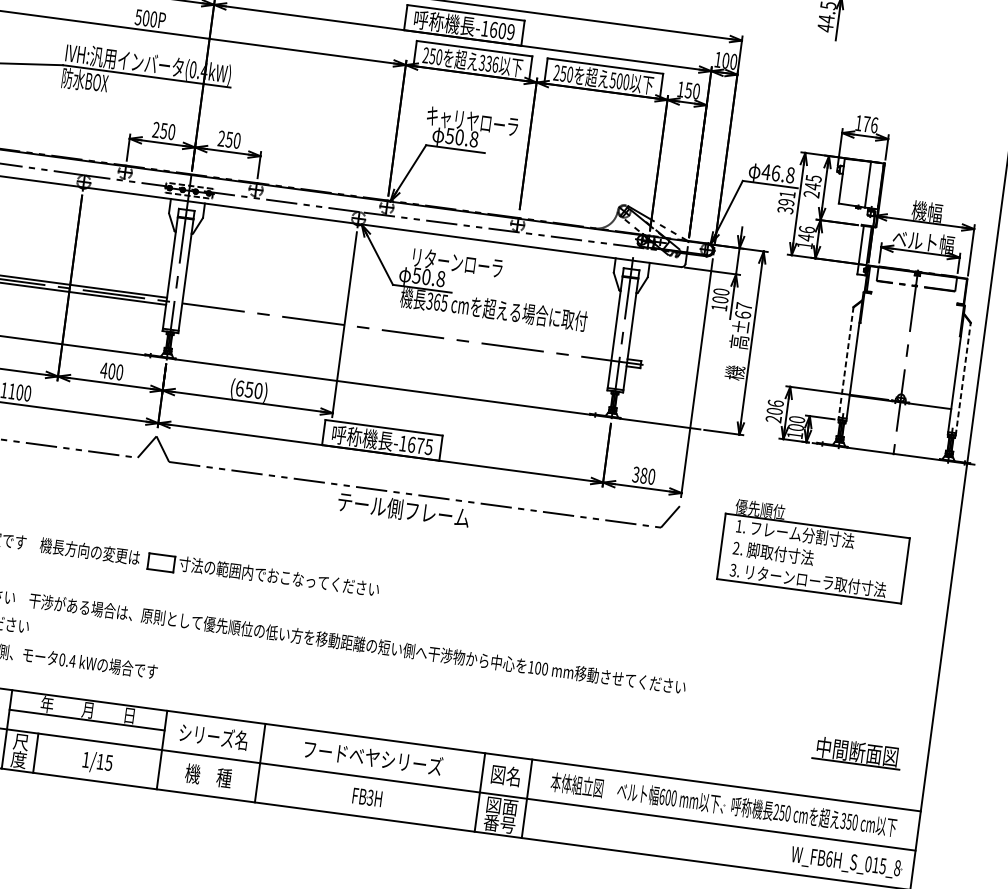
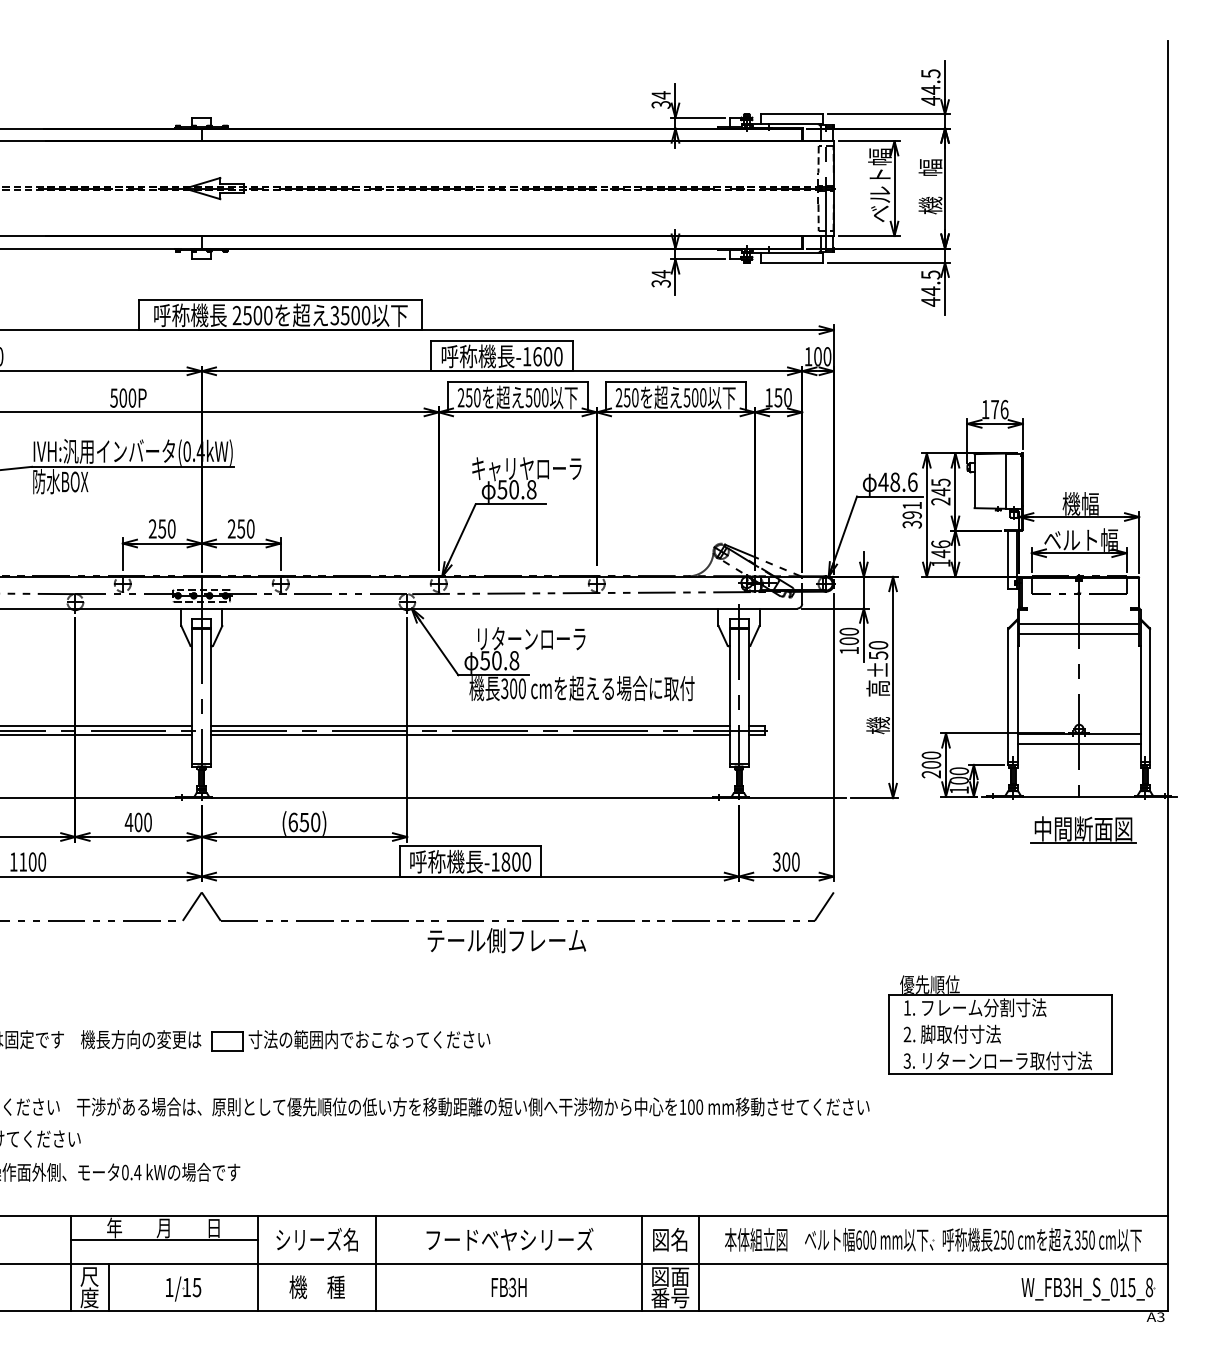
text: (511, 32) -> (558, 356), -1609 -> -1600
text: (489, 63) -> (537, 397), 336 -> 500
text: (782, 173) -> (903, 481), 46.8 -> 48.6
text: (440, 302) -> (517, 688), 365 -> 300
text: (743, 310) -> (878, 650), ±67 -> ±50
line: (912, 311) -> (1079, 624), added
line: (911, 318) -> (1079, 633), added
line: (397, 328) -> (470, 726), added
line: (396, 335) -> (470, 734), added
line: (846, 364) -> (1008, 697), dashed -> solid
line: (962, 378) -> (1149, 696), dashed -> solid
text: (775, 403) -> (930, 755), 206 -> 200
line: (898, 409) -> (1078, 743), added
text: (420, 445) -> (516, 861), -1675 -> -1800
text: (643, 476) -> (786, 862), 380 -> 300
part: (814, 550) -> (1000, 1024), moved
part: (857, 752) -> (1083, 829), moved
text: (828, 858) -> (1066, 1287), W_FB6H_S_015_8 -> W_FB3H_S_015_8

